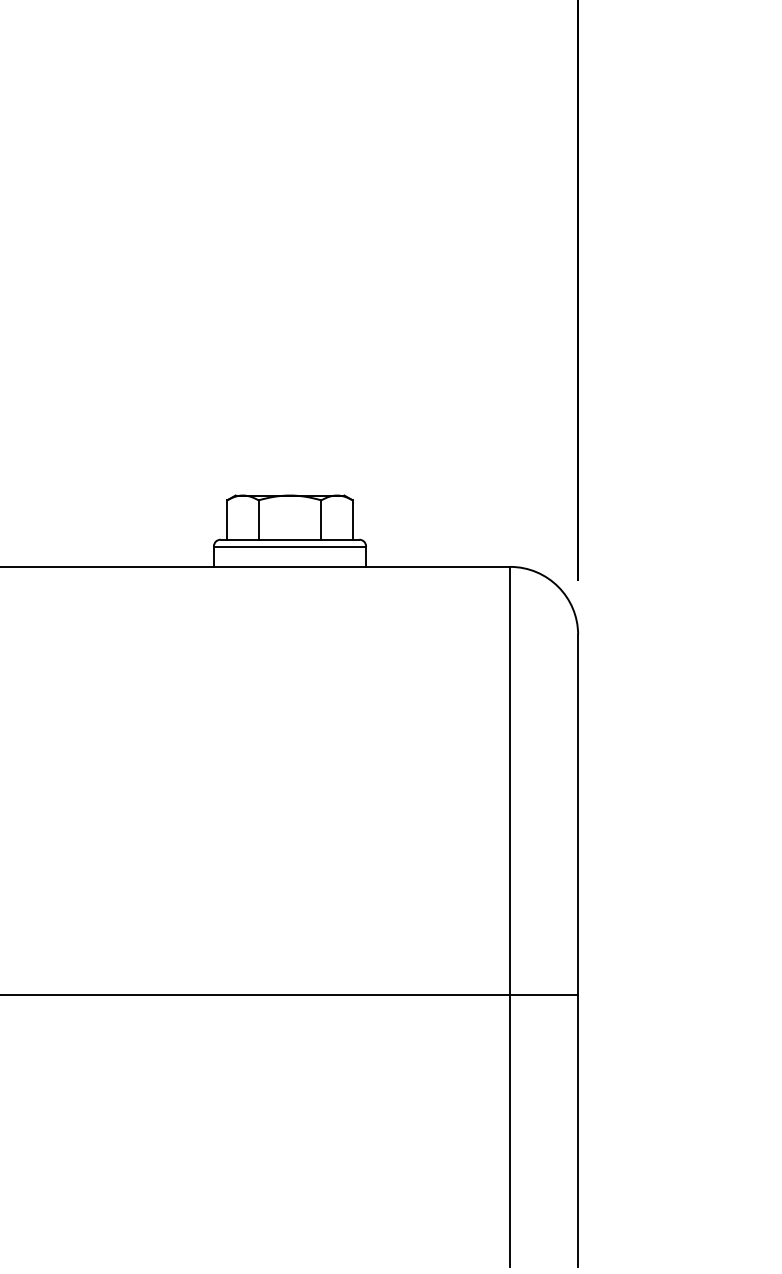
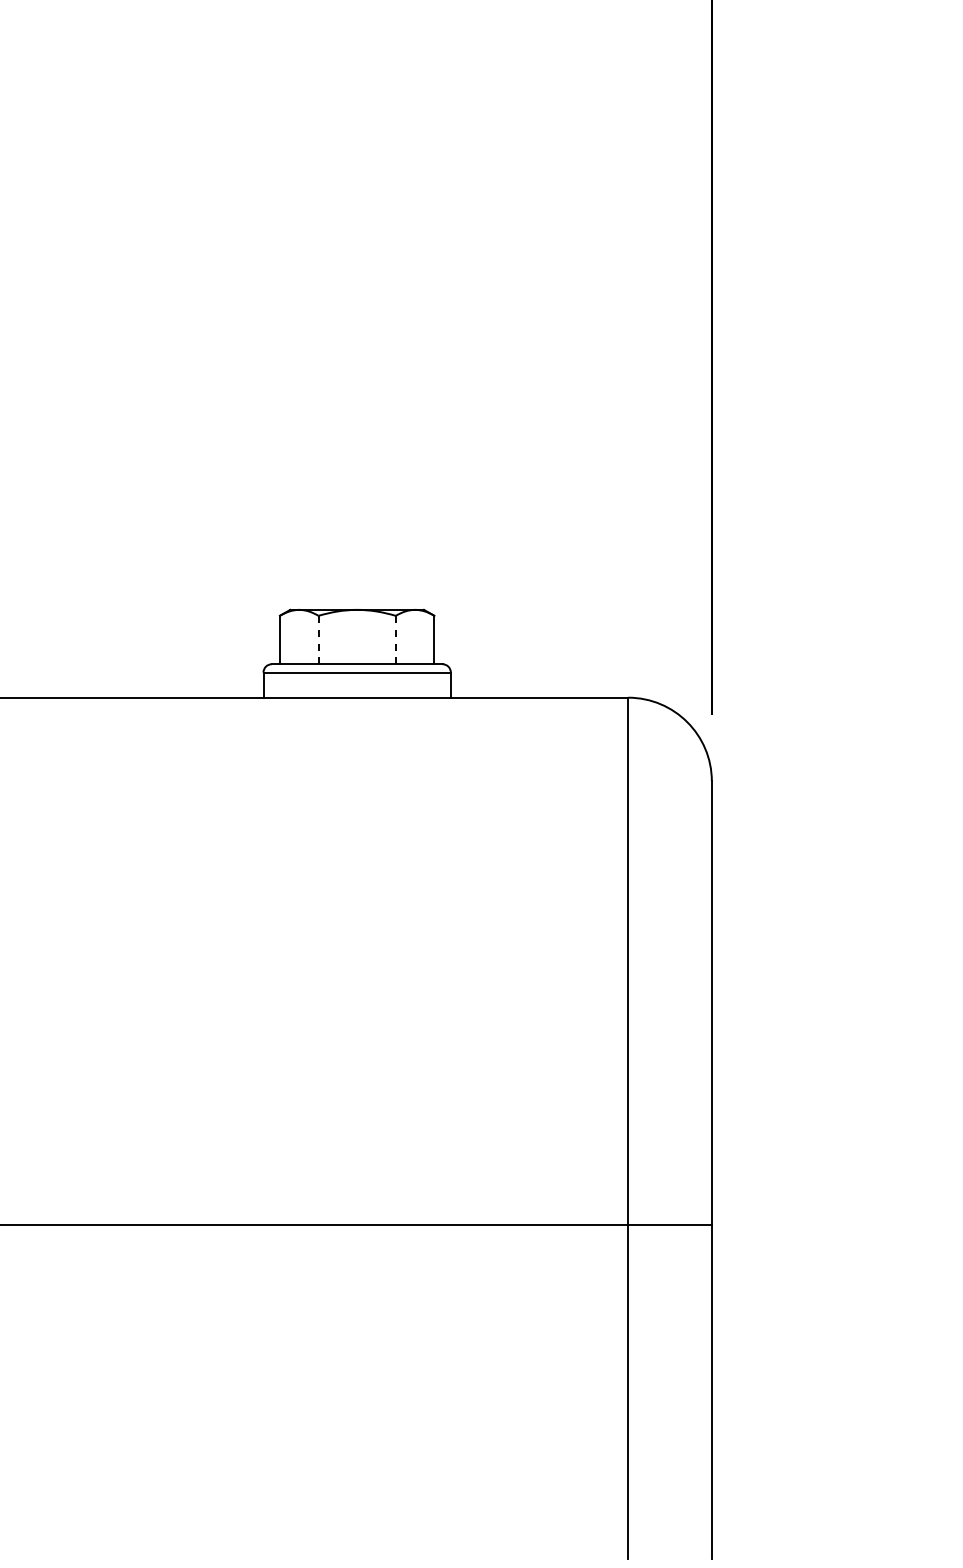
line: (258, 519) -> (318, 639), solid -> dashed
line: (321, 519) -> (395, 639), solid -> dashed

